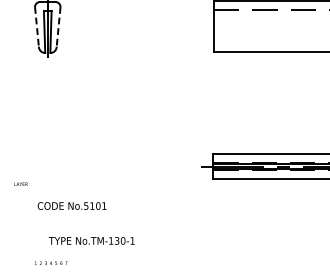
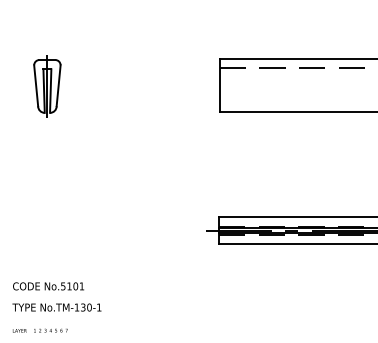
line: (37, 26) -> (36, 85), dashed -> solid
line: (58, 26) -> (58, 85), dashed -> solid
text: (20, 183) -> (19, 330), moved
text: (72, 206) -> (48, 286), moved
text: (91, 240) -> (56, 307), moved

